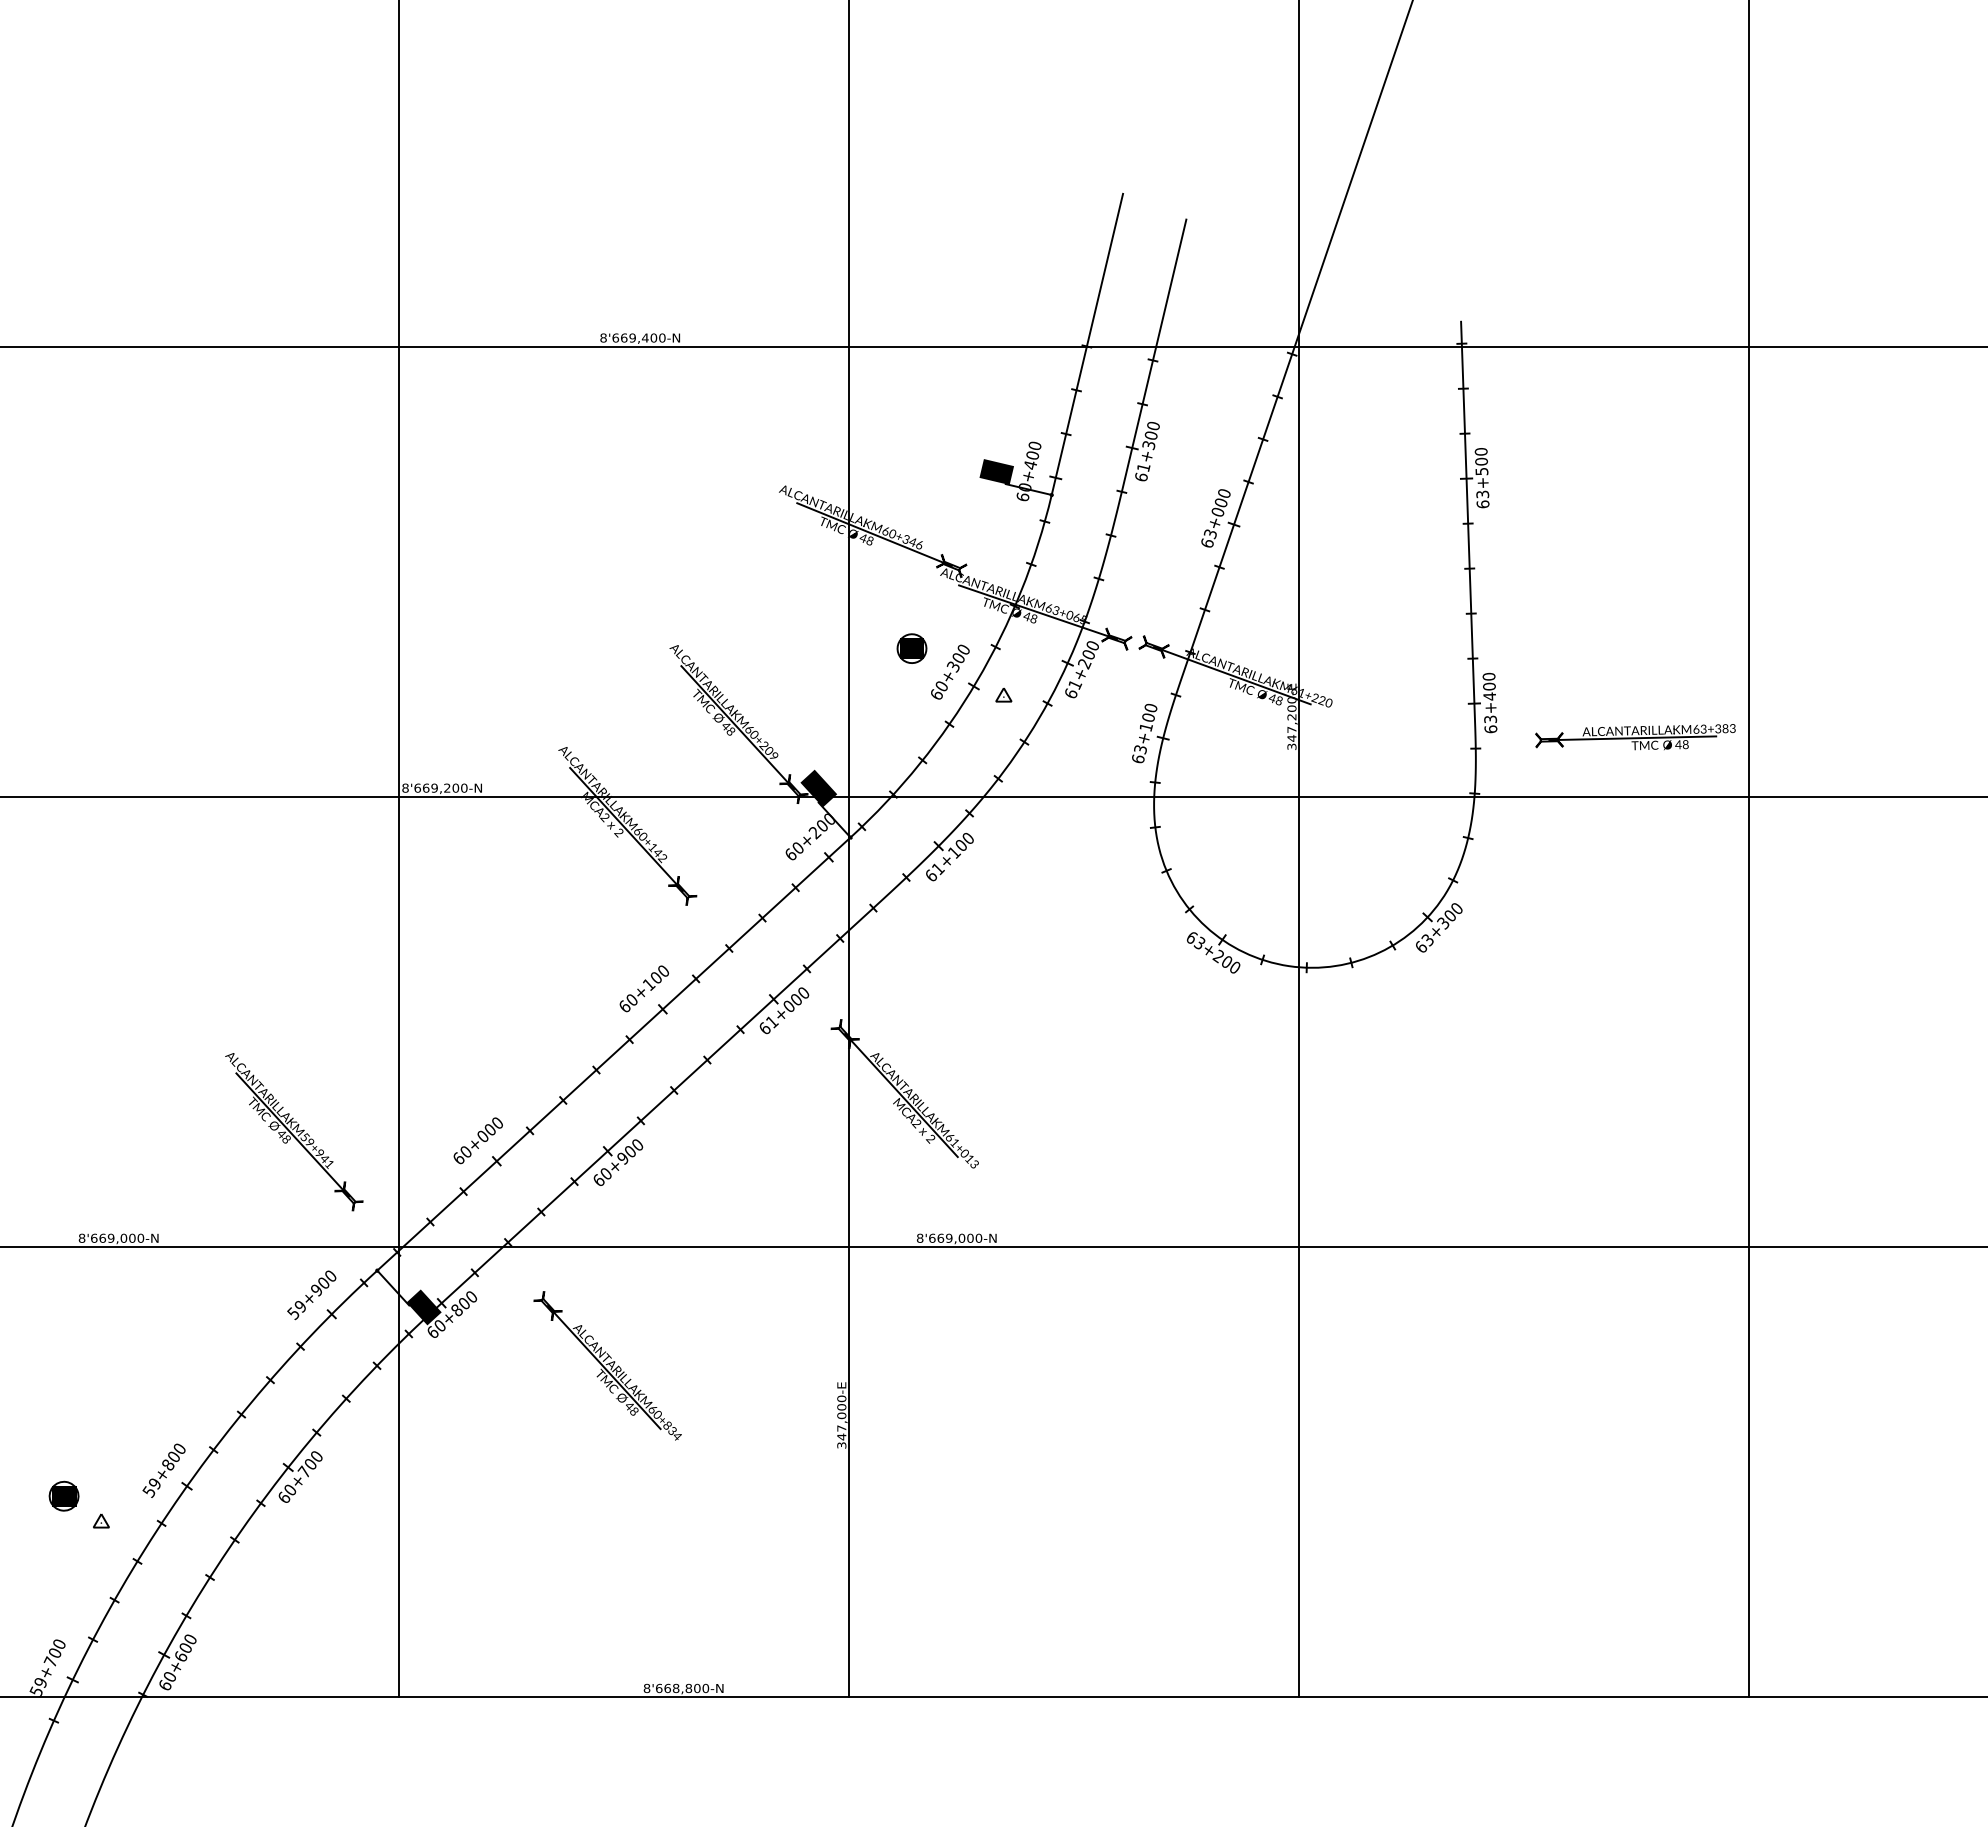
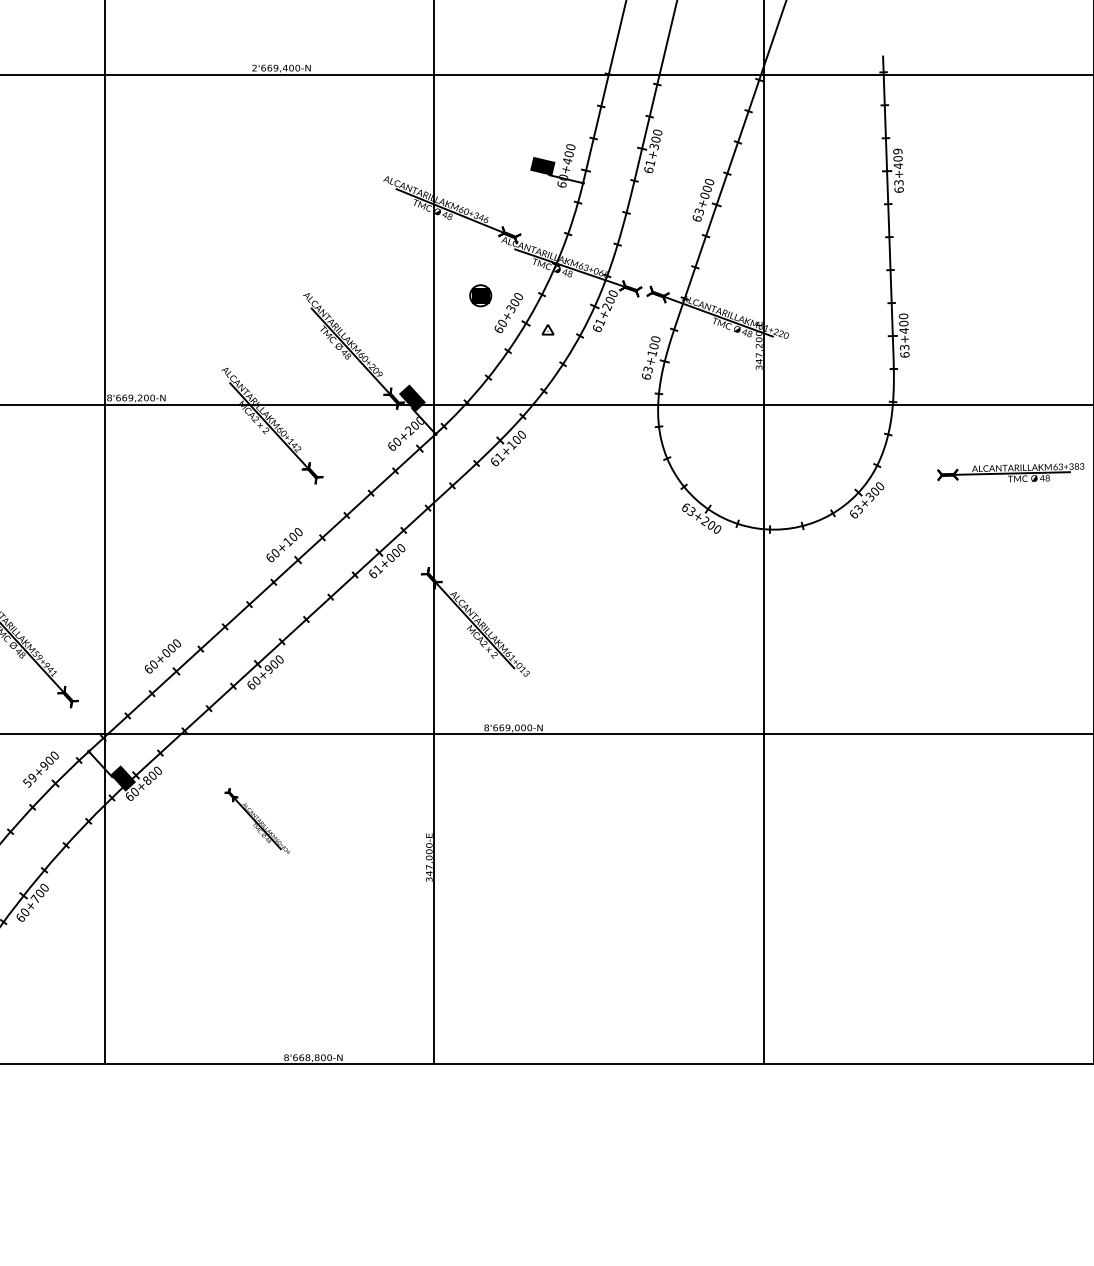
text: (603, 337) -> (254, 67), 8'669,400-N -> 2'669,400-N
text: (1481, 461) -> (898, 158), 63+500 -> 63+409
part: (1635, 737) -> (1010, 473), moved
part: (607, 1365) -> (257, 821), size x0.6

